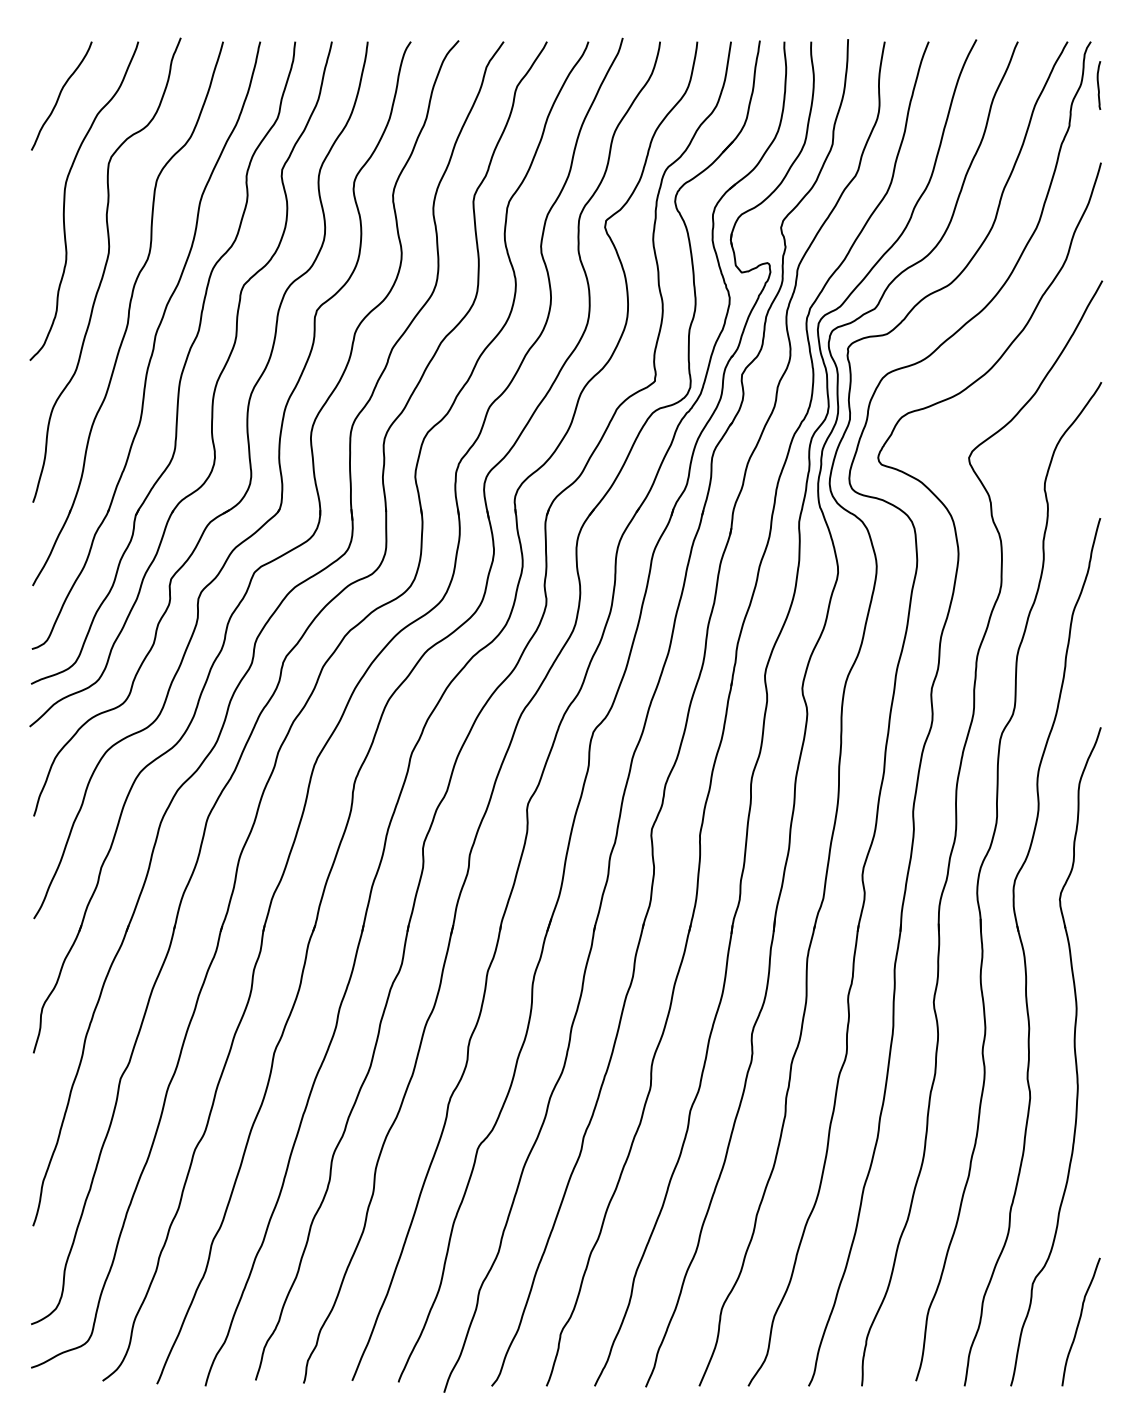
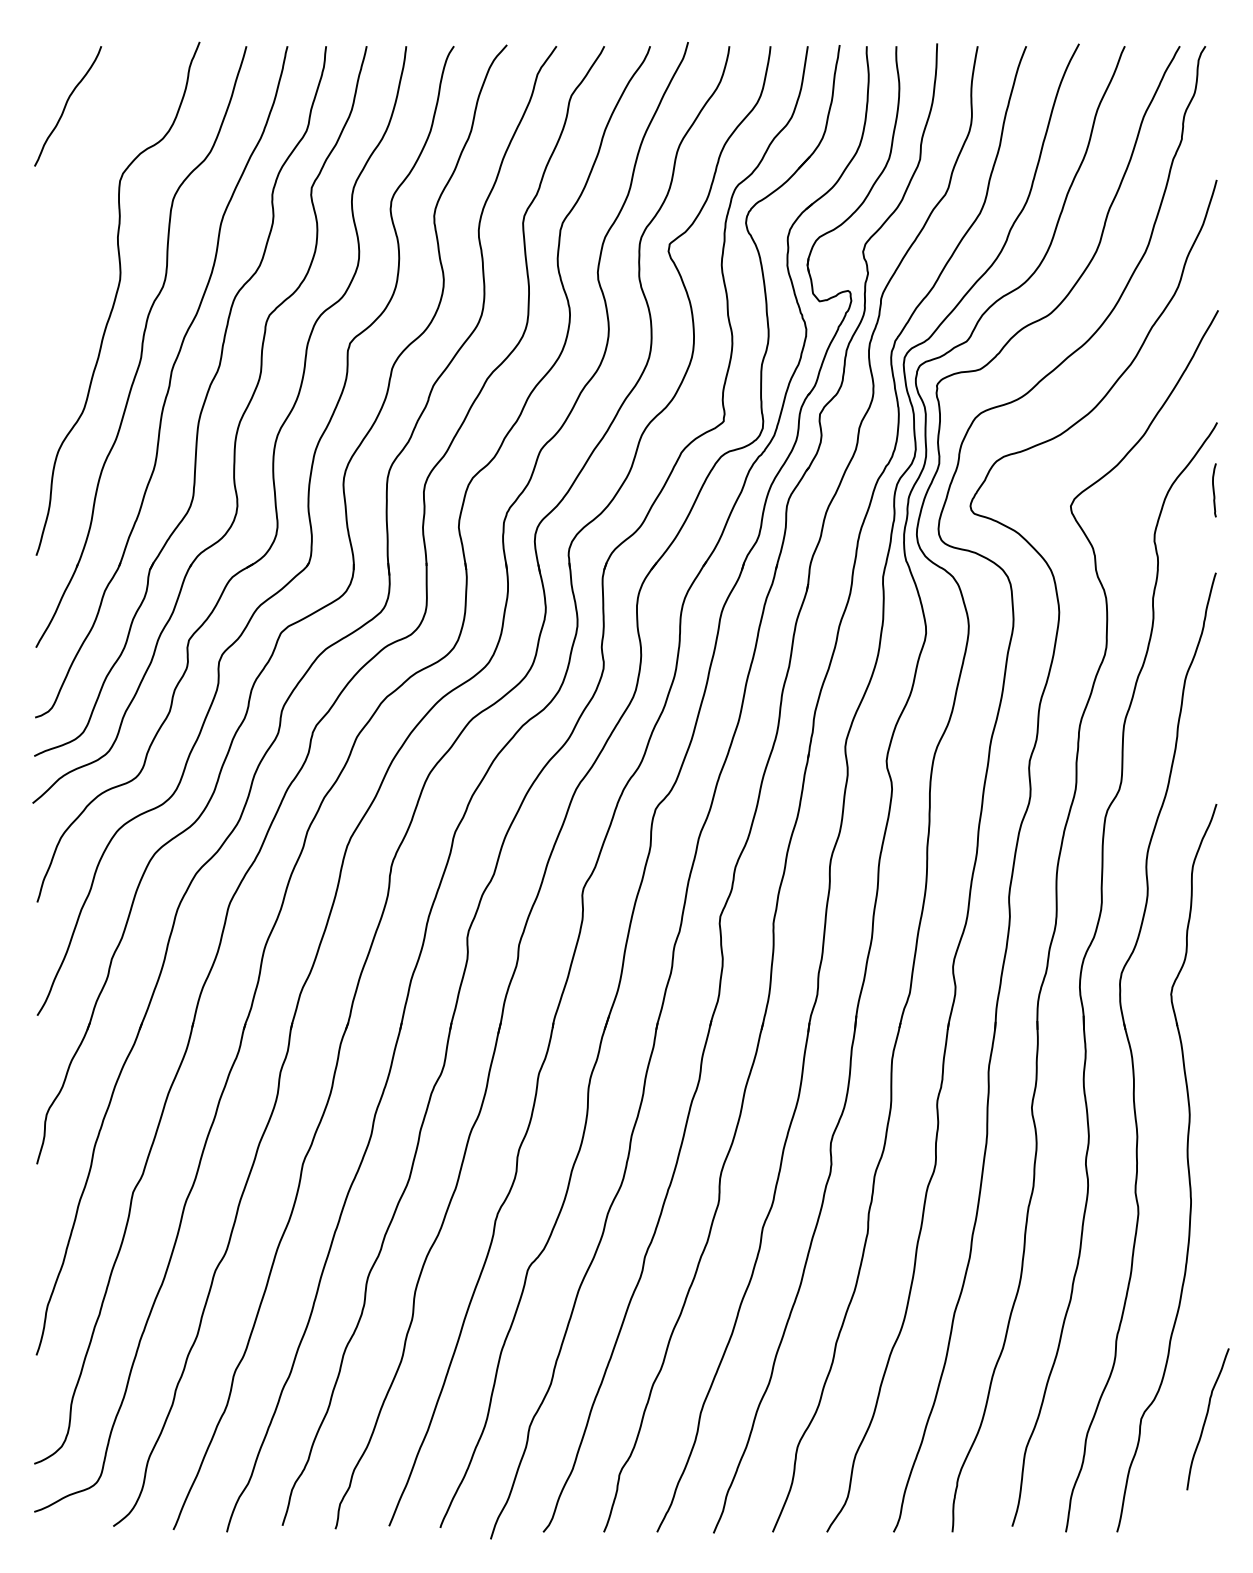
curve: (1098, 85) -> (1213, 490), moved
curve: (65, 200) -> (72, 221), removed
curve: (1080, 1321) -> (1207, 1418), moved

